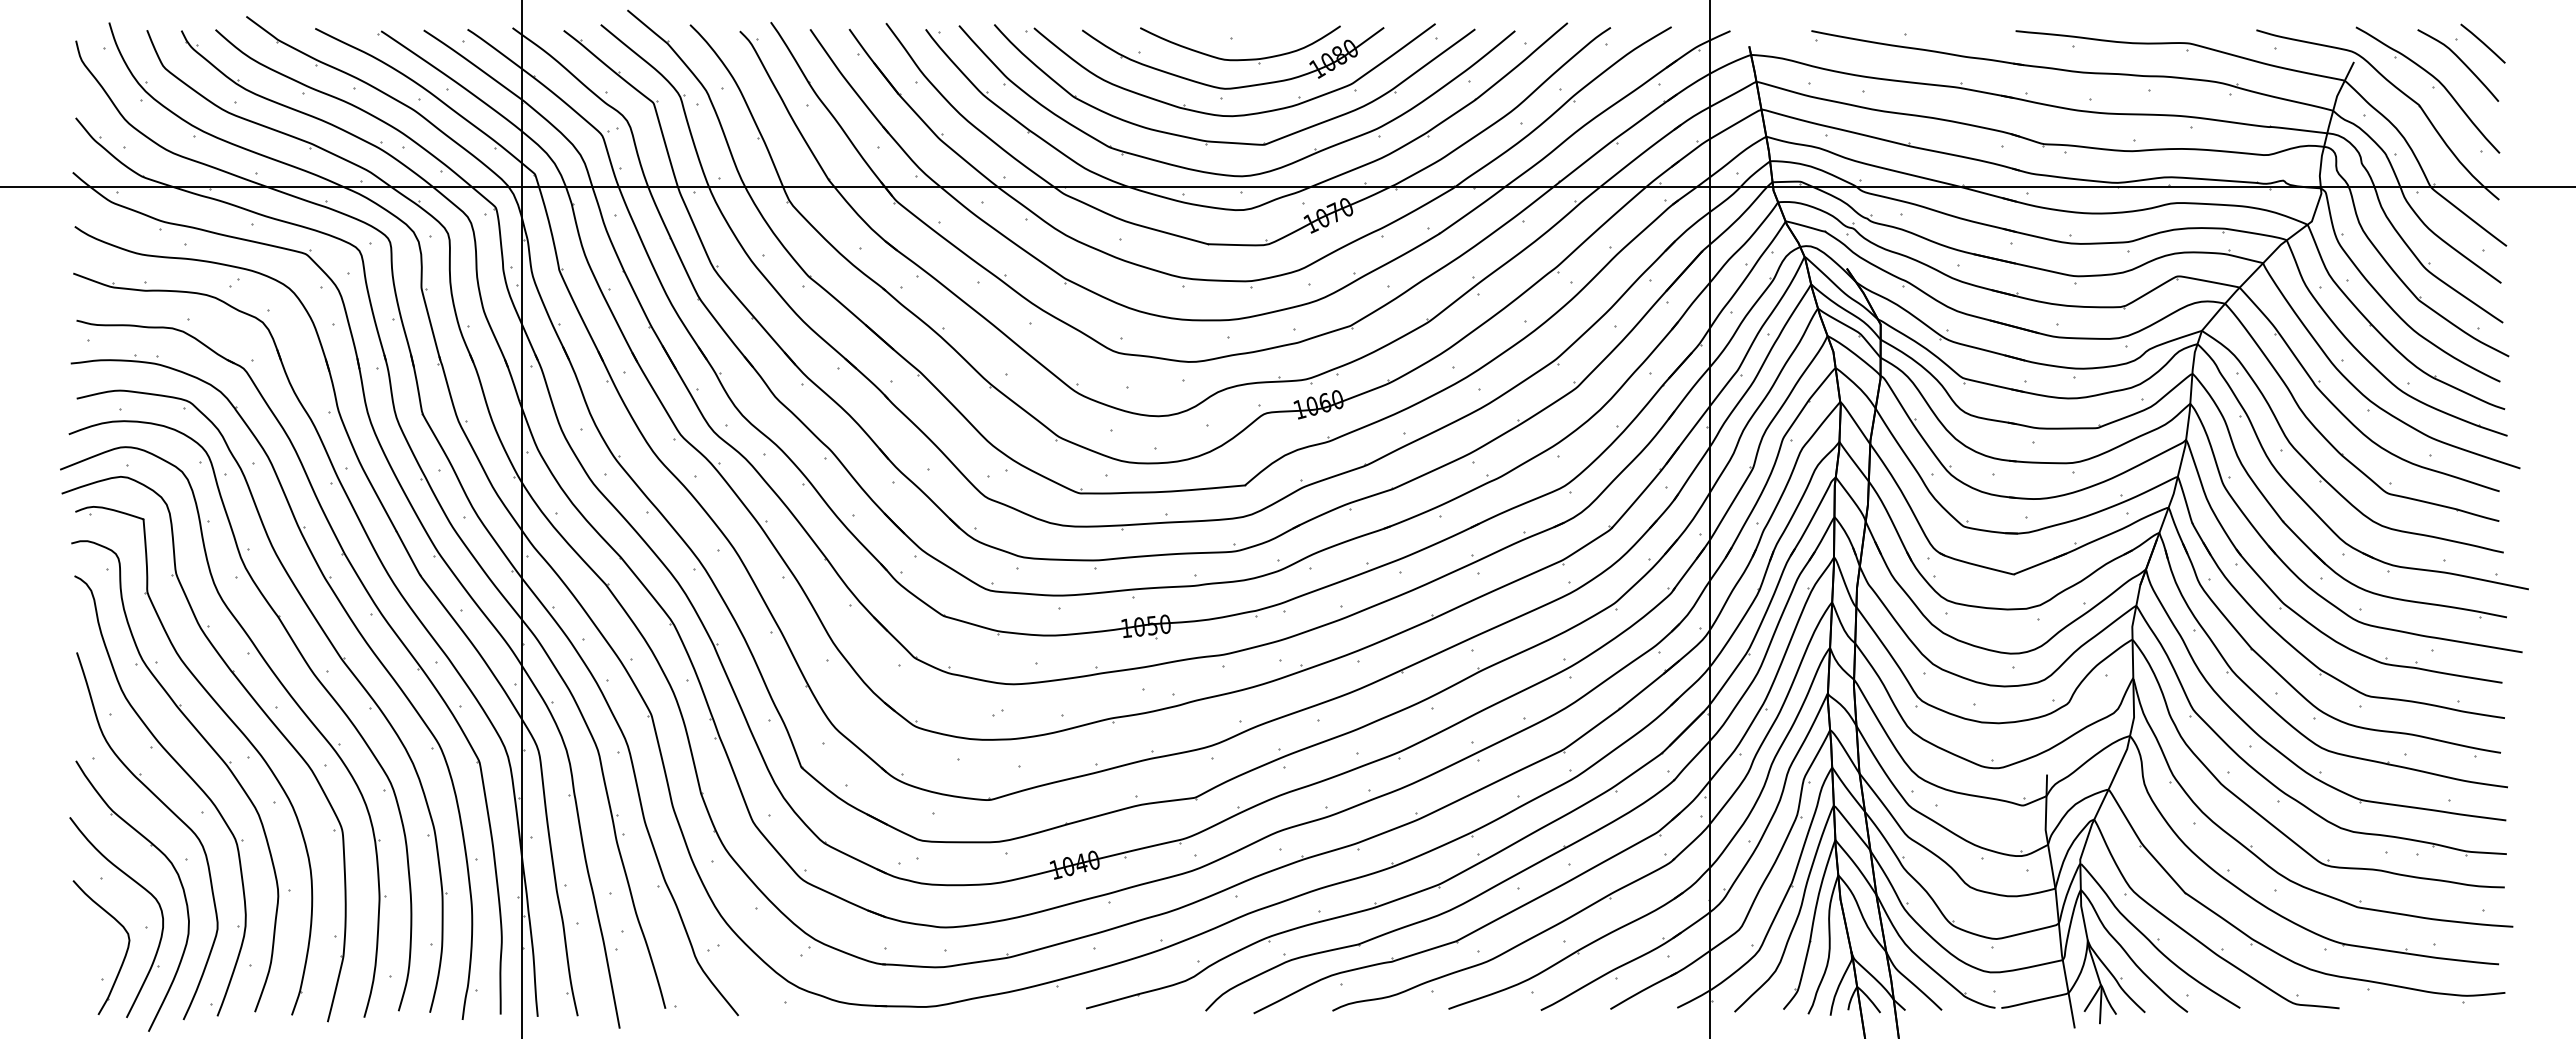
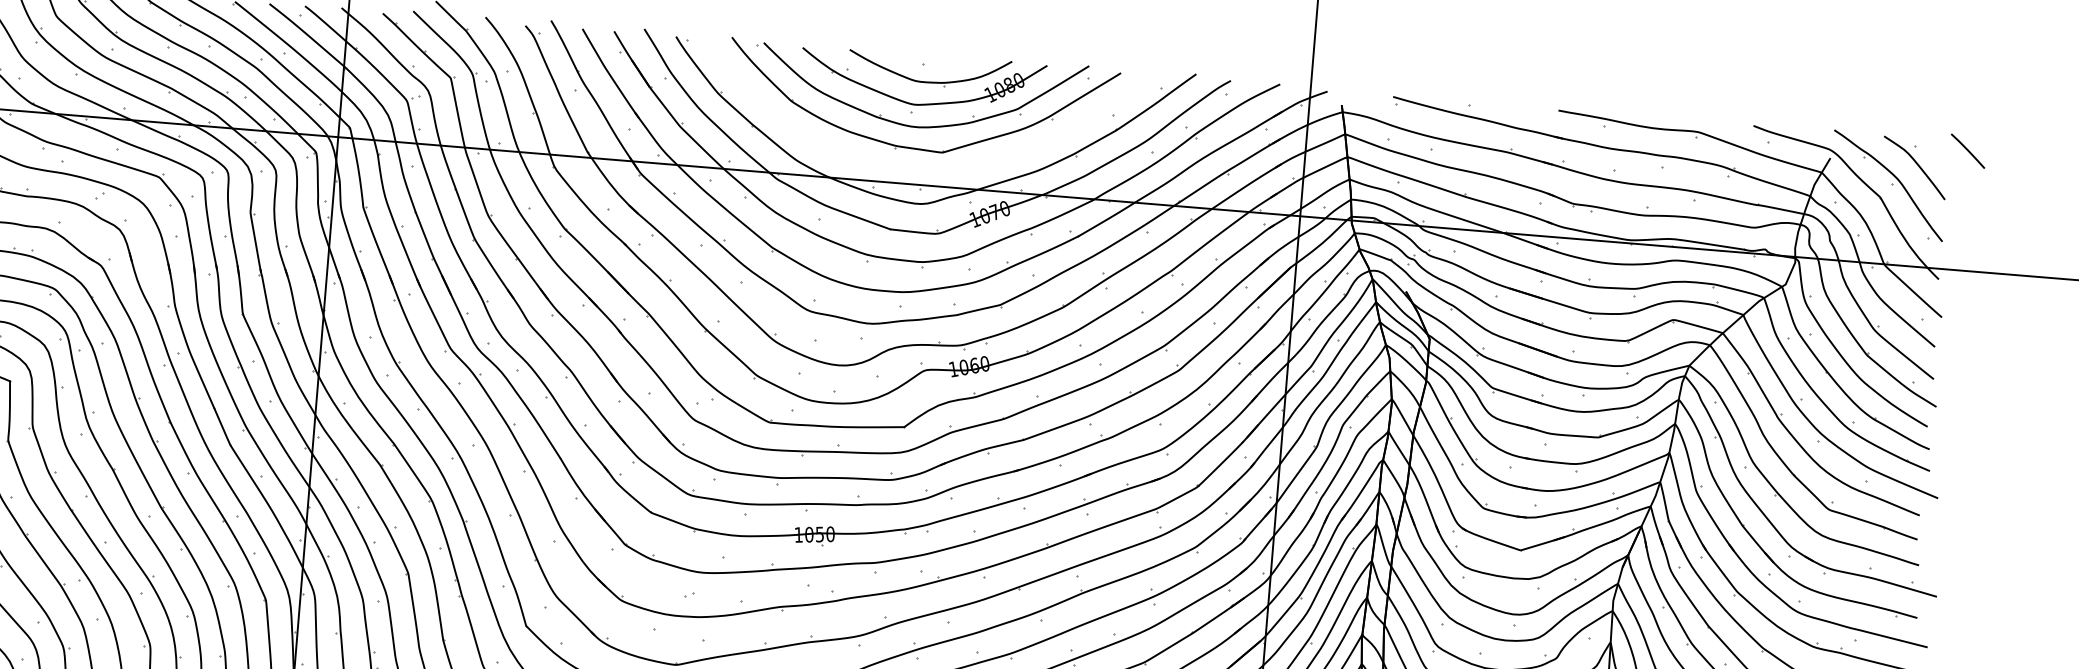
line: (2482, 43) -> (1967, 151), moved
part: (1231, 174) -> (913, 174), removed

